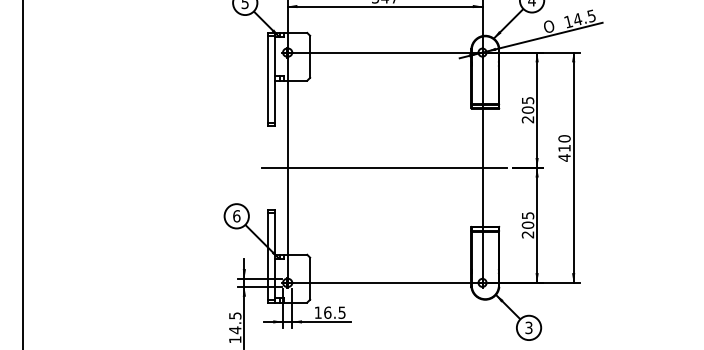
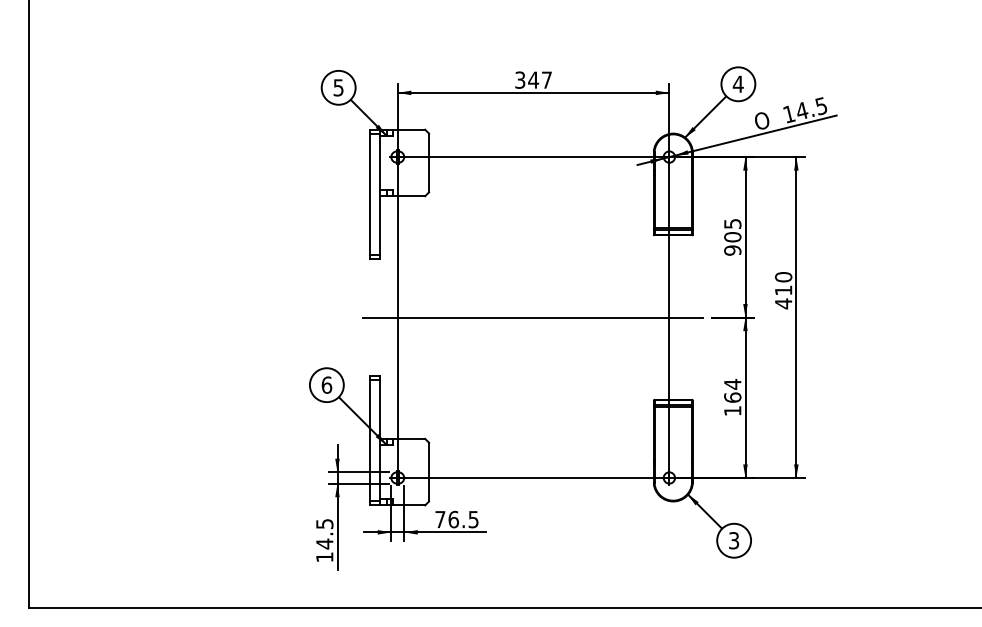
text: (527, 119) -> (732, 250), 205 -> 905
text: (527, 225) -> (732, 397), 205 -> 164
text: (318, 312) -> (440, 519), 16.5 -> 76.5

